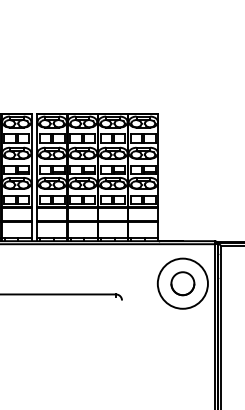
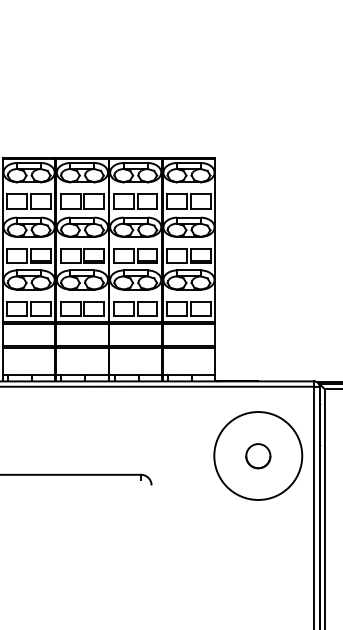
part: (182, 283) -> (257, 455), size x0.6

